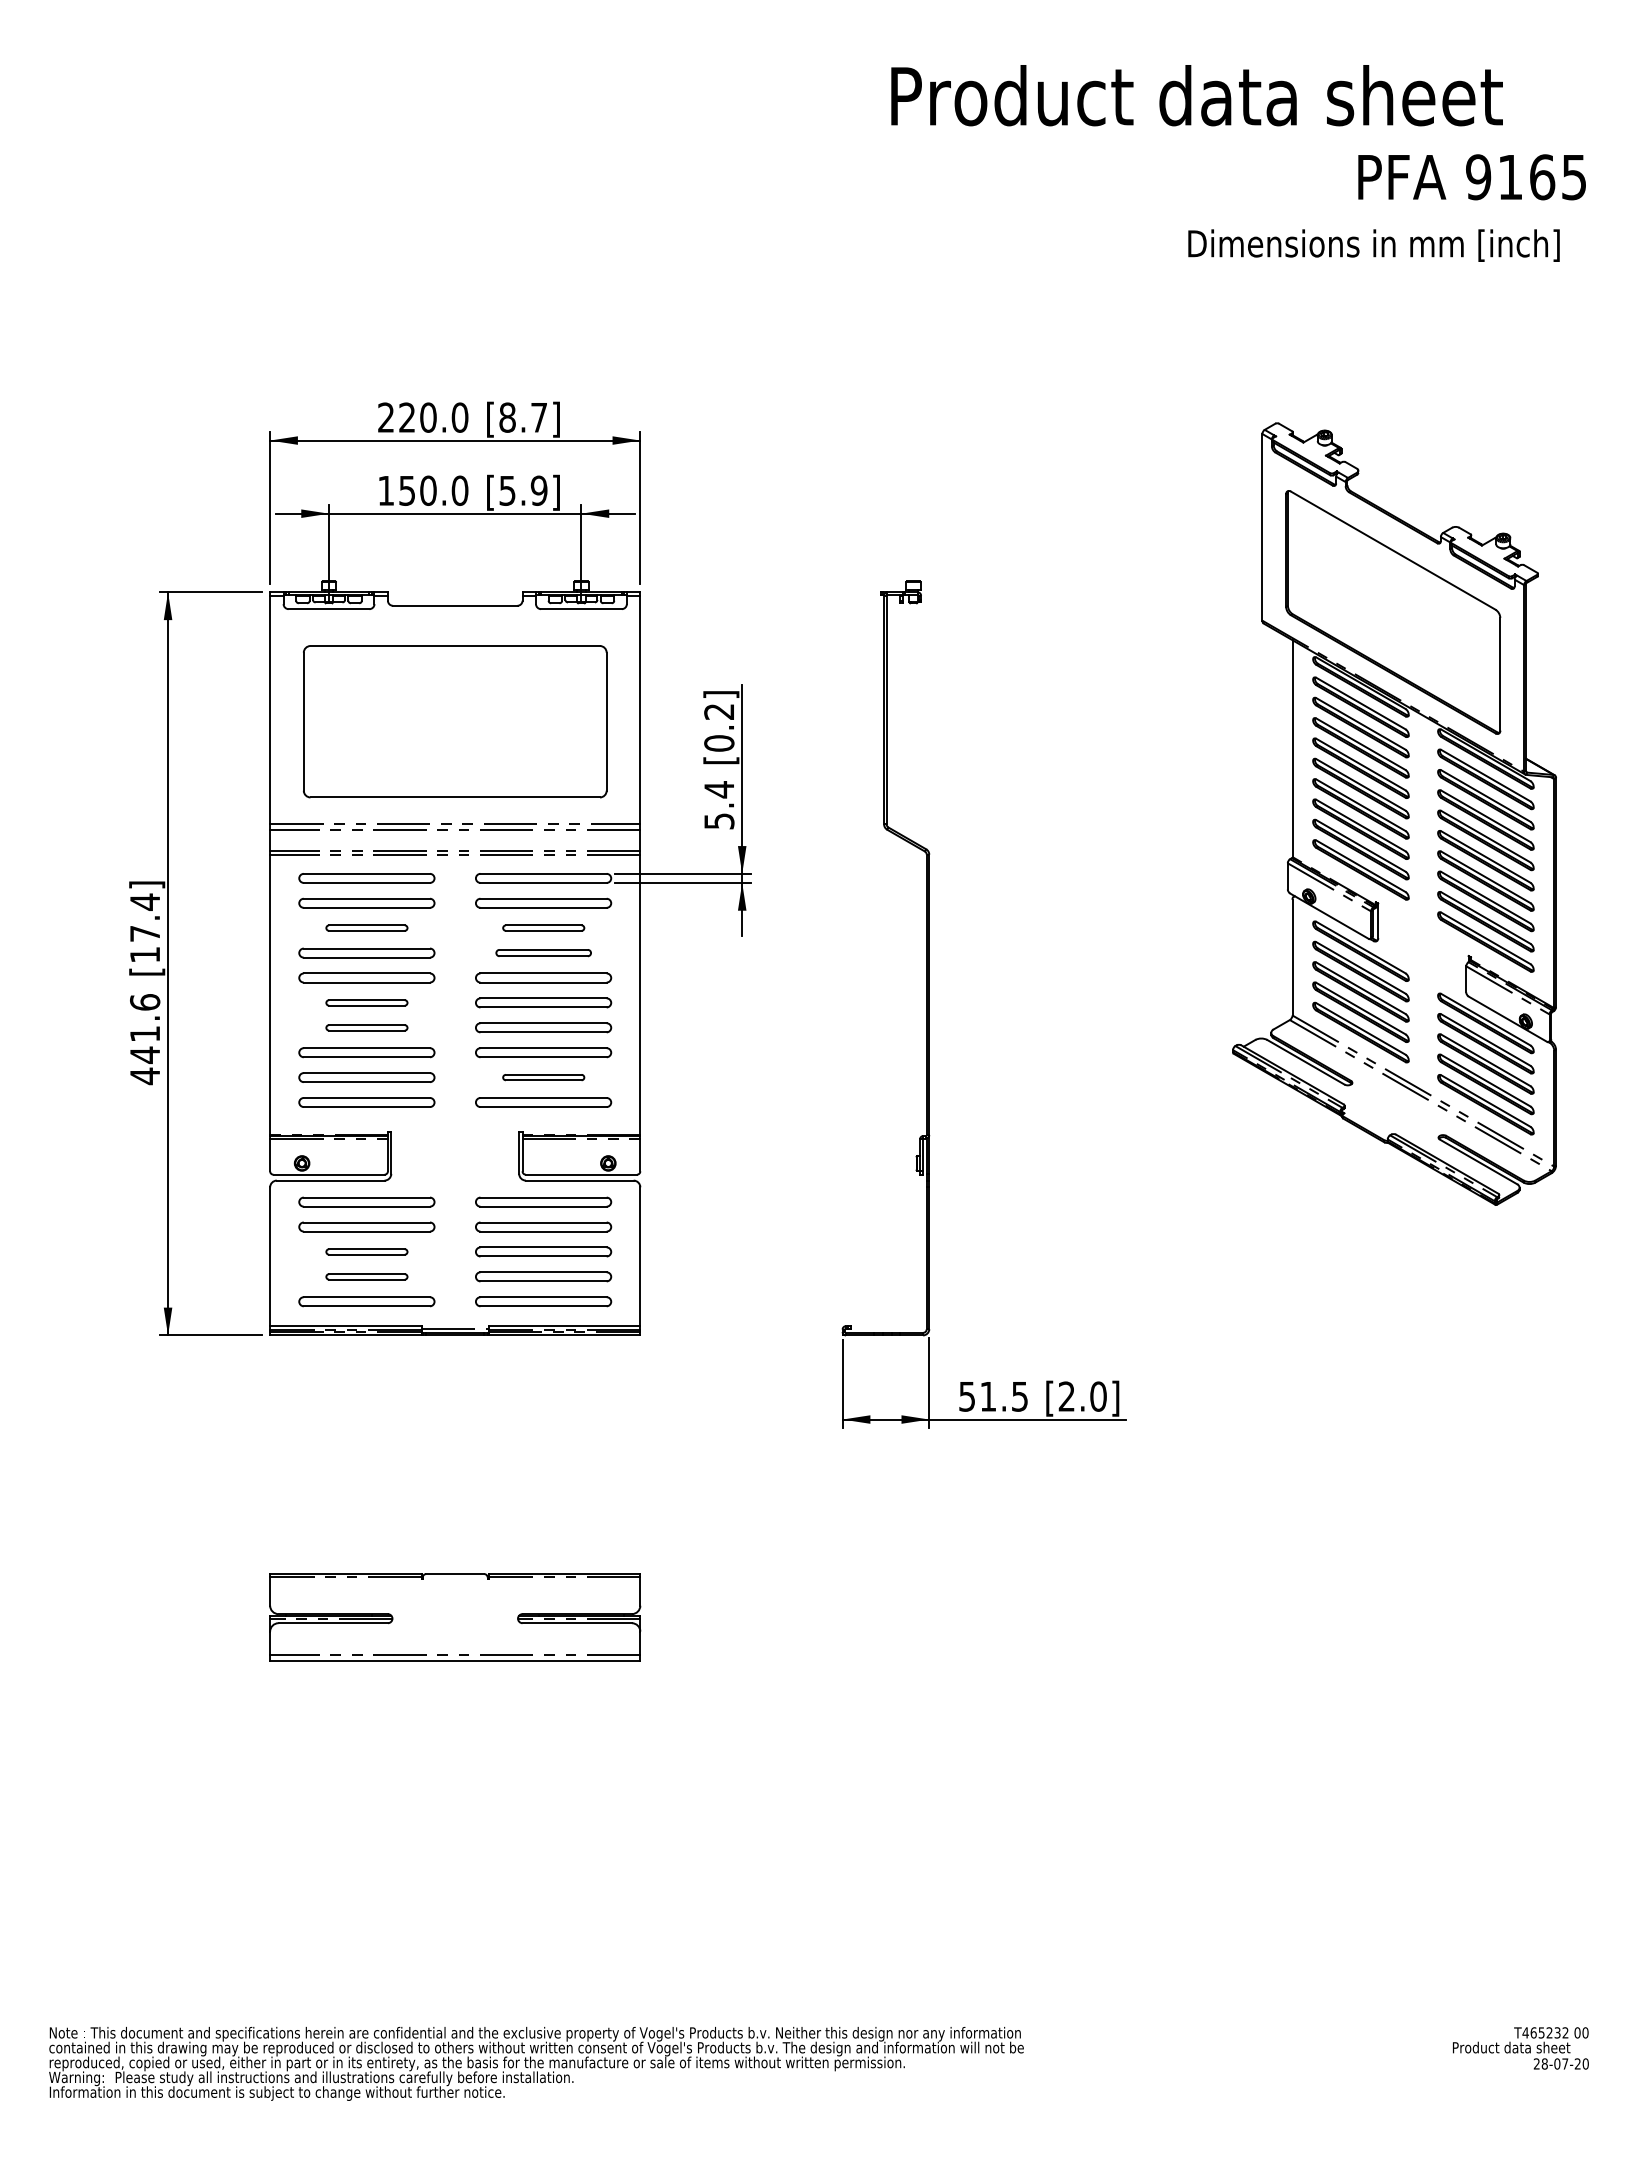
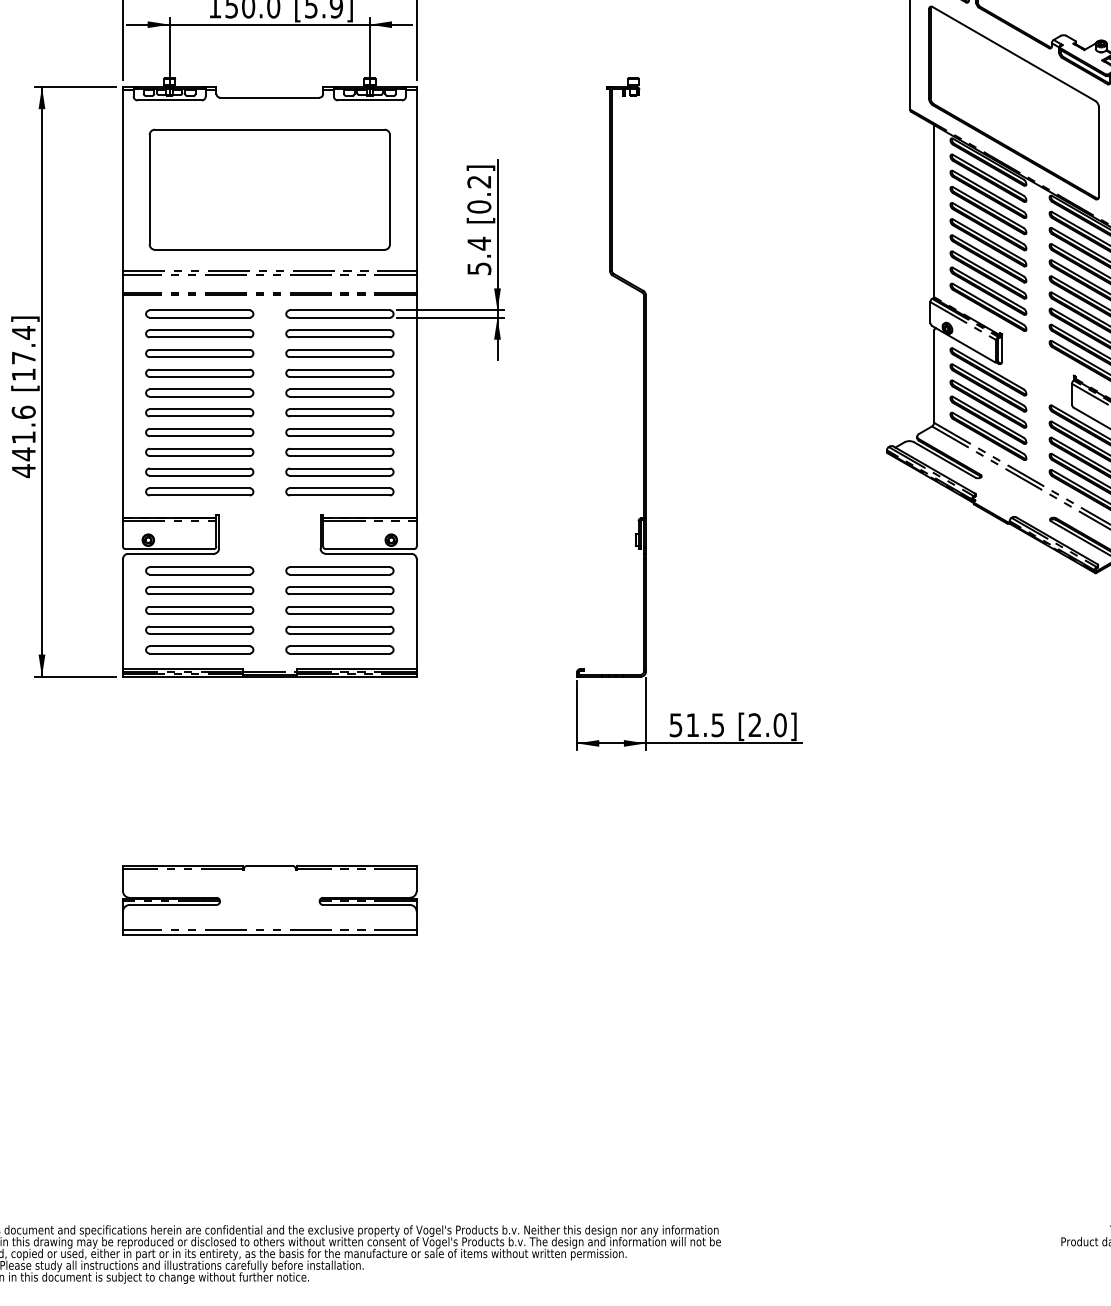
part: (366, 927) -> (199, 353), size x1.67
part: (543, 927) -> (339, 353), size x1.67
part: (543, 952) -> (339, 372), size x1.43
part: (366, 1002) -> (199, 412), size x1.67
part: (366, 1027) -> (199, 432), size x1.67
part: (543, 1077) -> (339, 472), size x1.67
part: (366, 1251) -> (199, 610), size x1.67
part: (366, 1276) -> (199, 629), size x1.67

